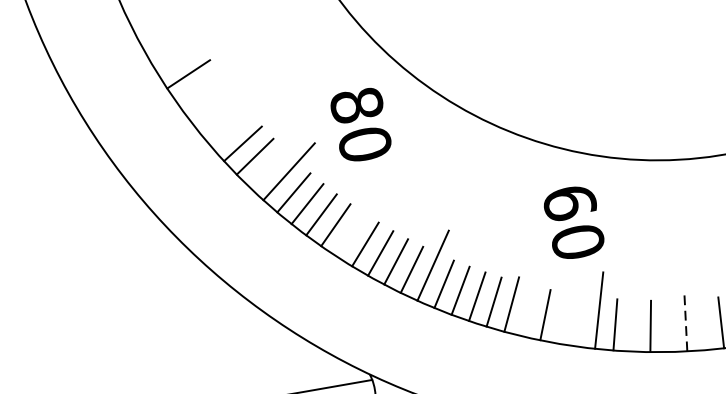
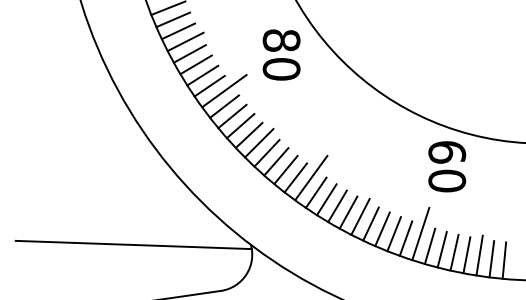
line: (198, 88) -> (173, 19), added
line: (209, 103) -> (178, 31), added
line: (221, 114) -> (185, 41), added
text: (360, 124) -> (281, 54), moved
line: (230, 130) -> (189, 53), added
line: (267, 168) -> (209, 85), added
text: (574, 222) -> (447, 166), moved
line: (352, 233) -> (259, 143), added
line: (527, 310) -> (370, 223), added
line: (561, 319) -> (393, 234), added
line: (579, 321) -> (405, 238), added
line: (685, 323) -> (479, 255), dashed -> solid
line: (631, 325) -> (441, 249), added
line: (703, 325) -> (491, 259), added
line: (667, 326) -> (466, 255), added

